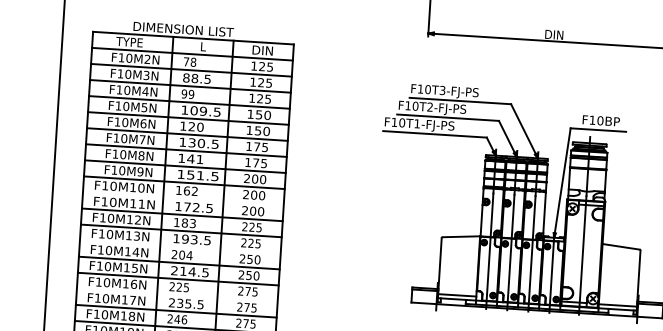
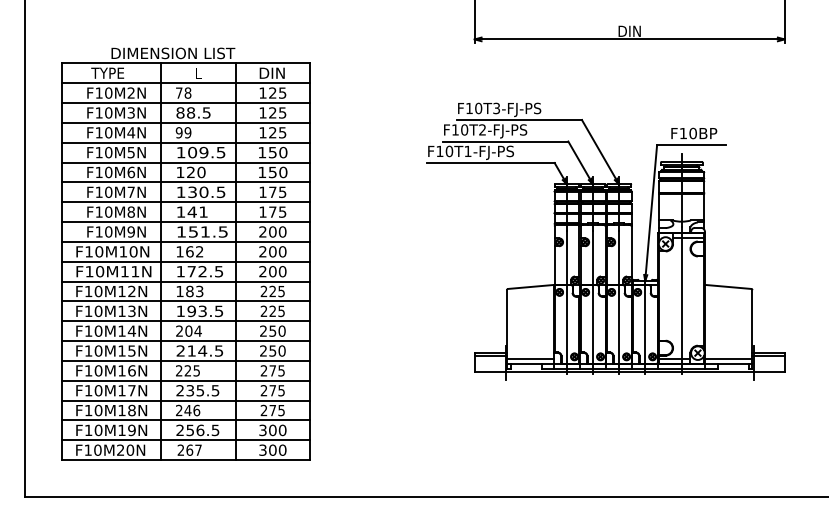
line: (183, 198) -> (186, 261), added
line: (180, 247) -> (186, 321), added
line: (177, 294) -> (186, 380), added

